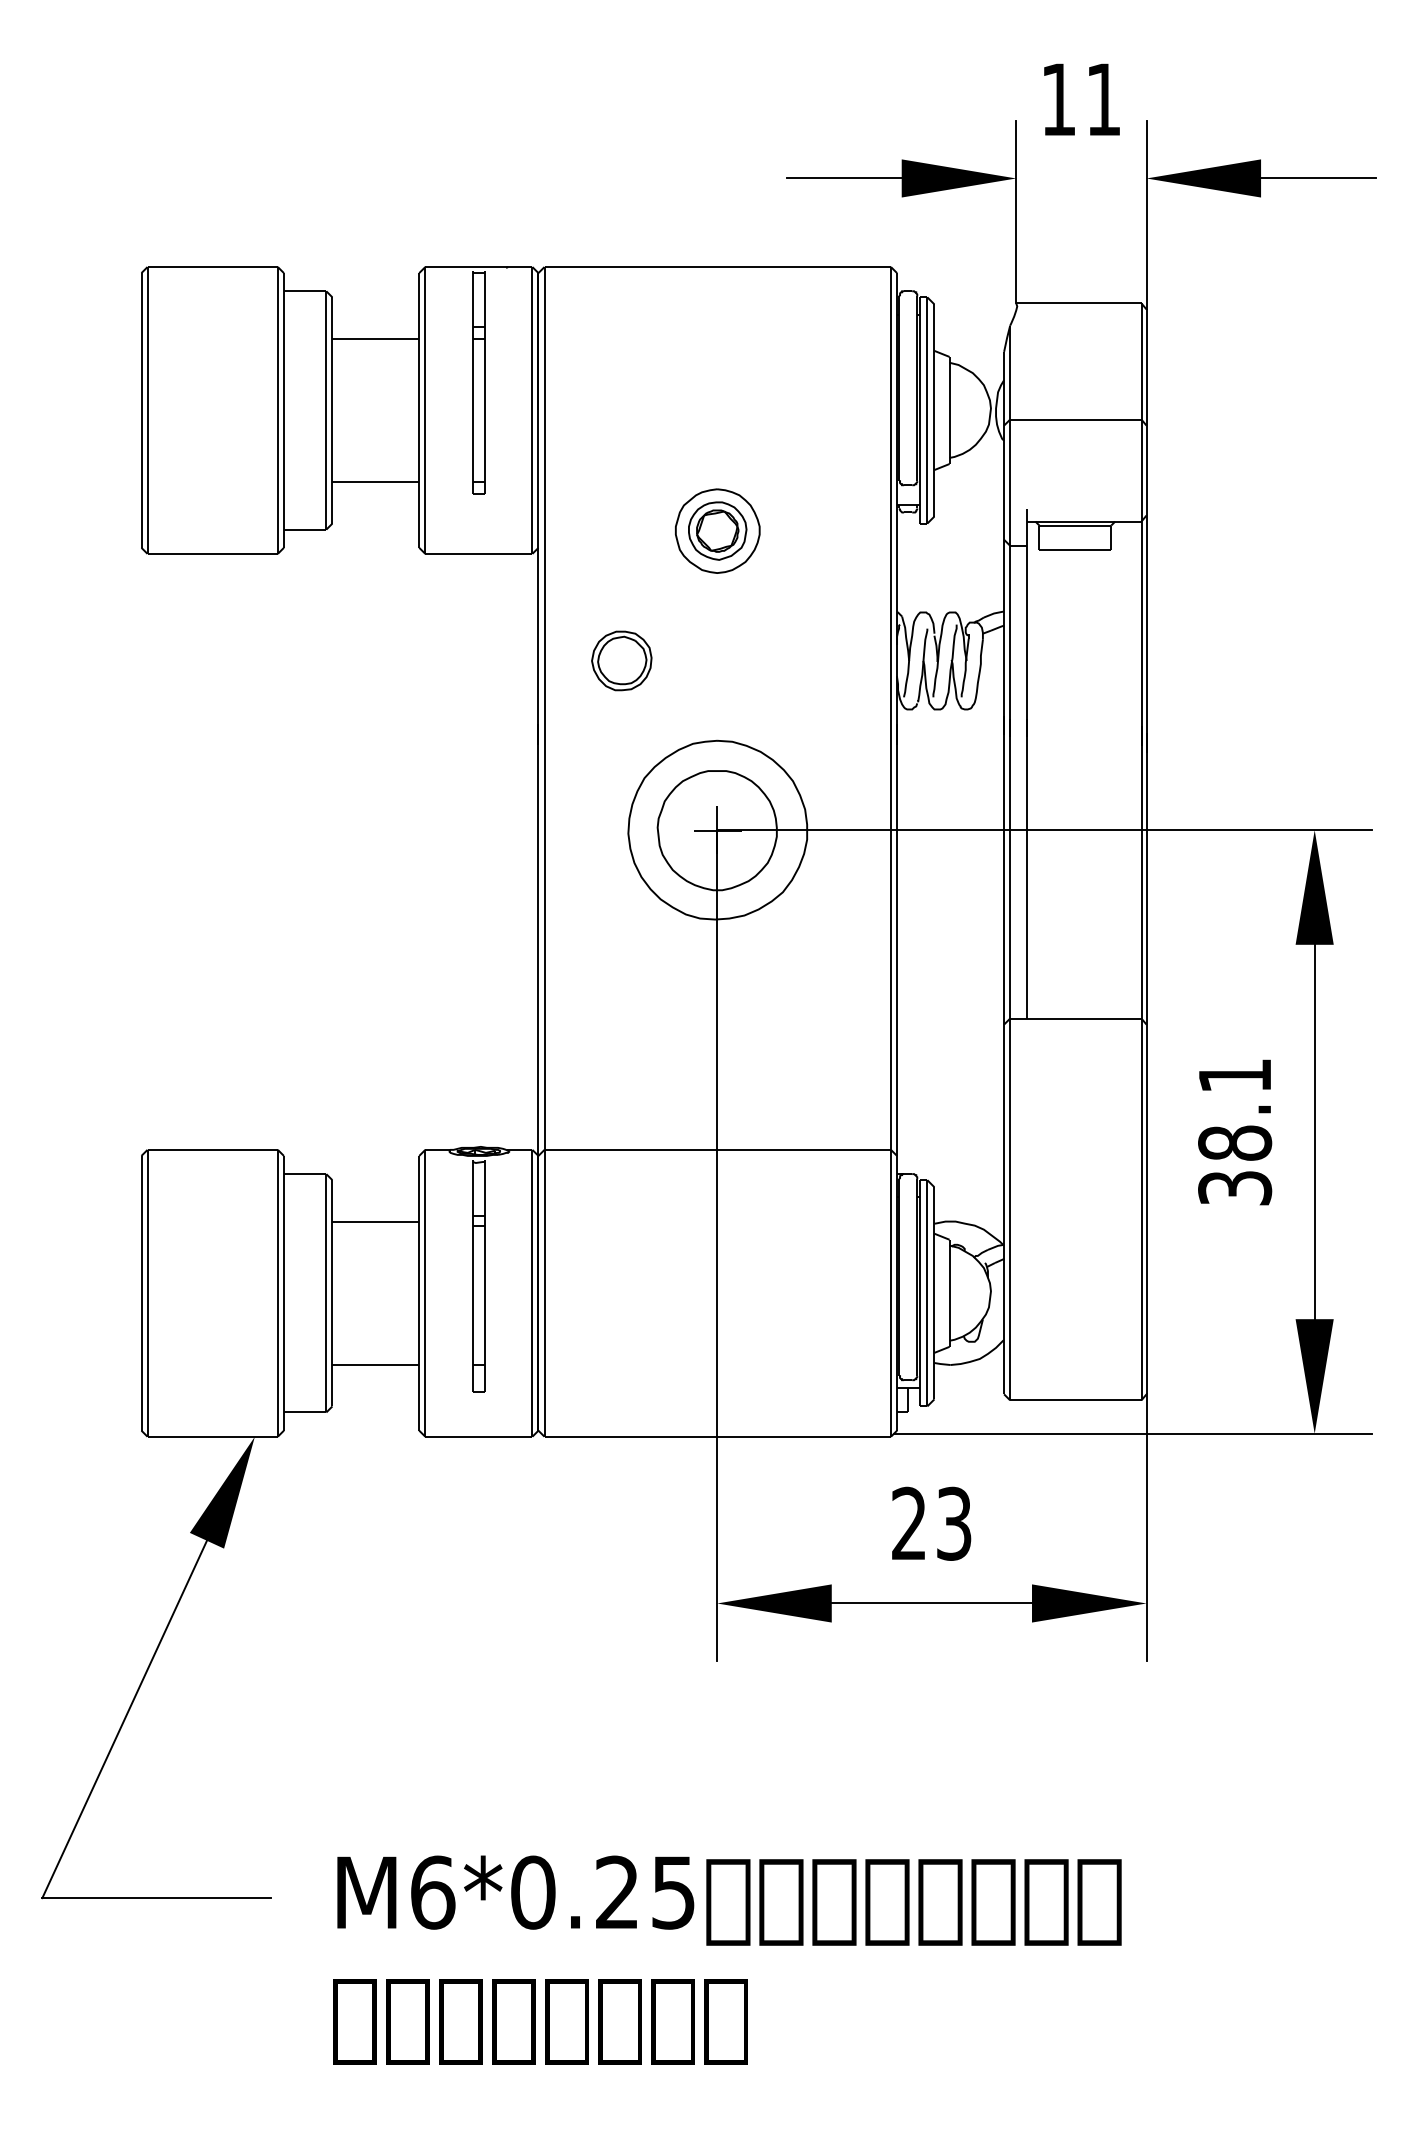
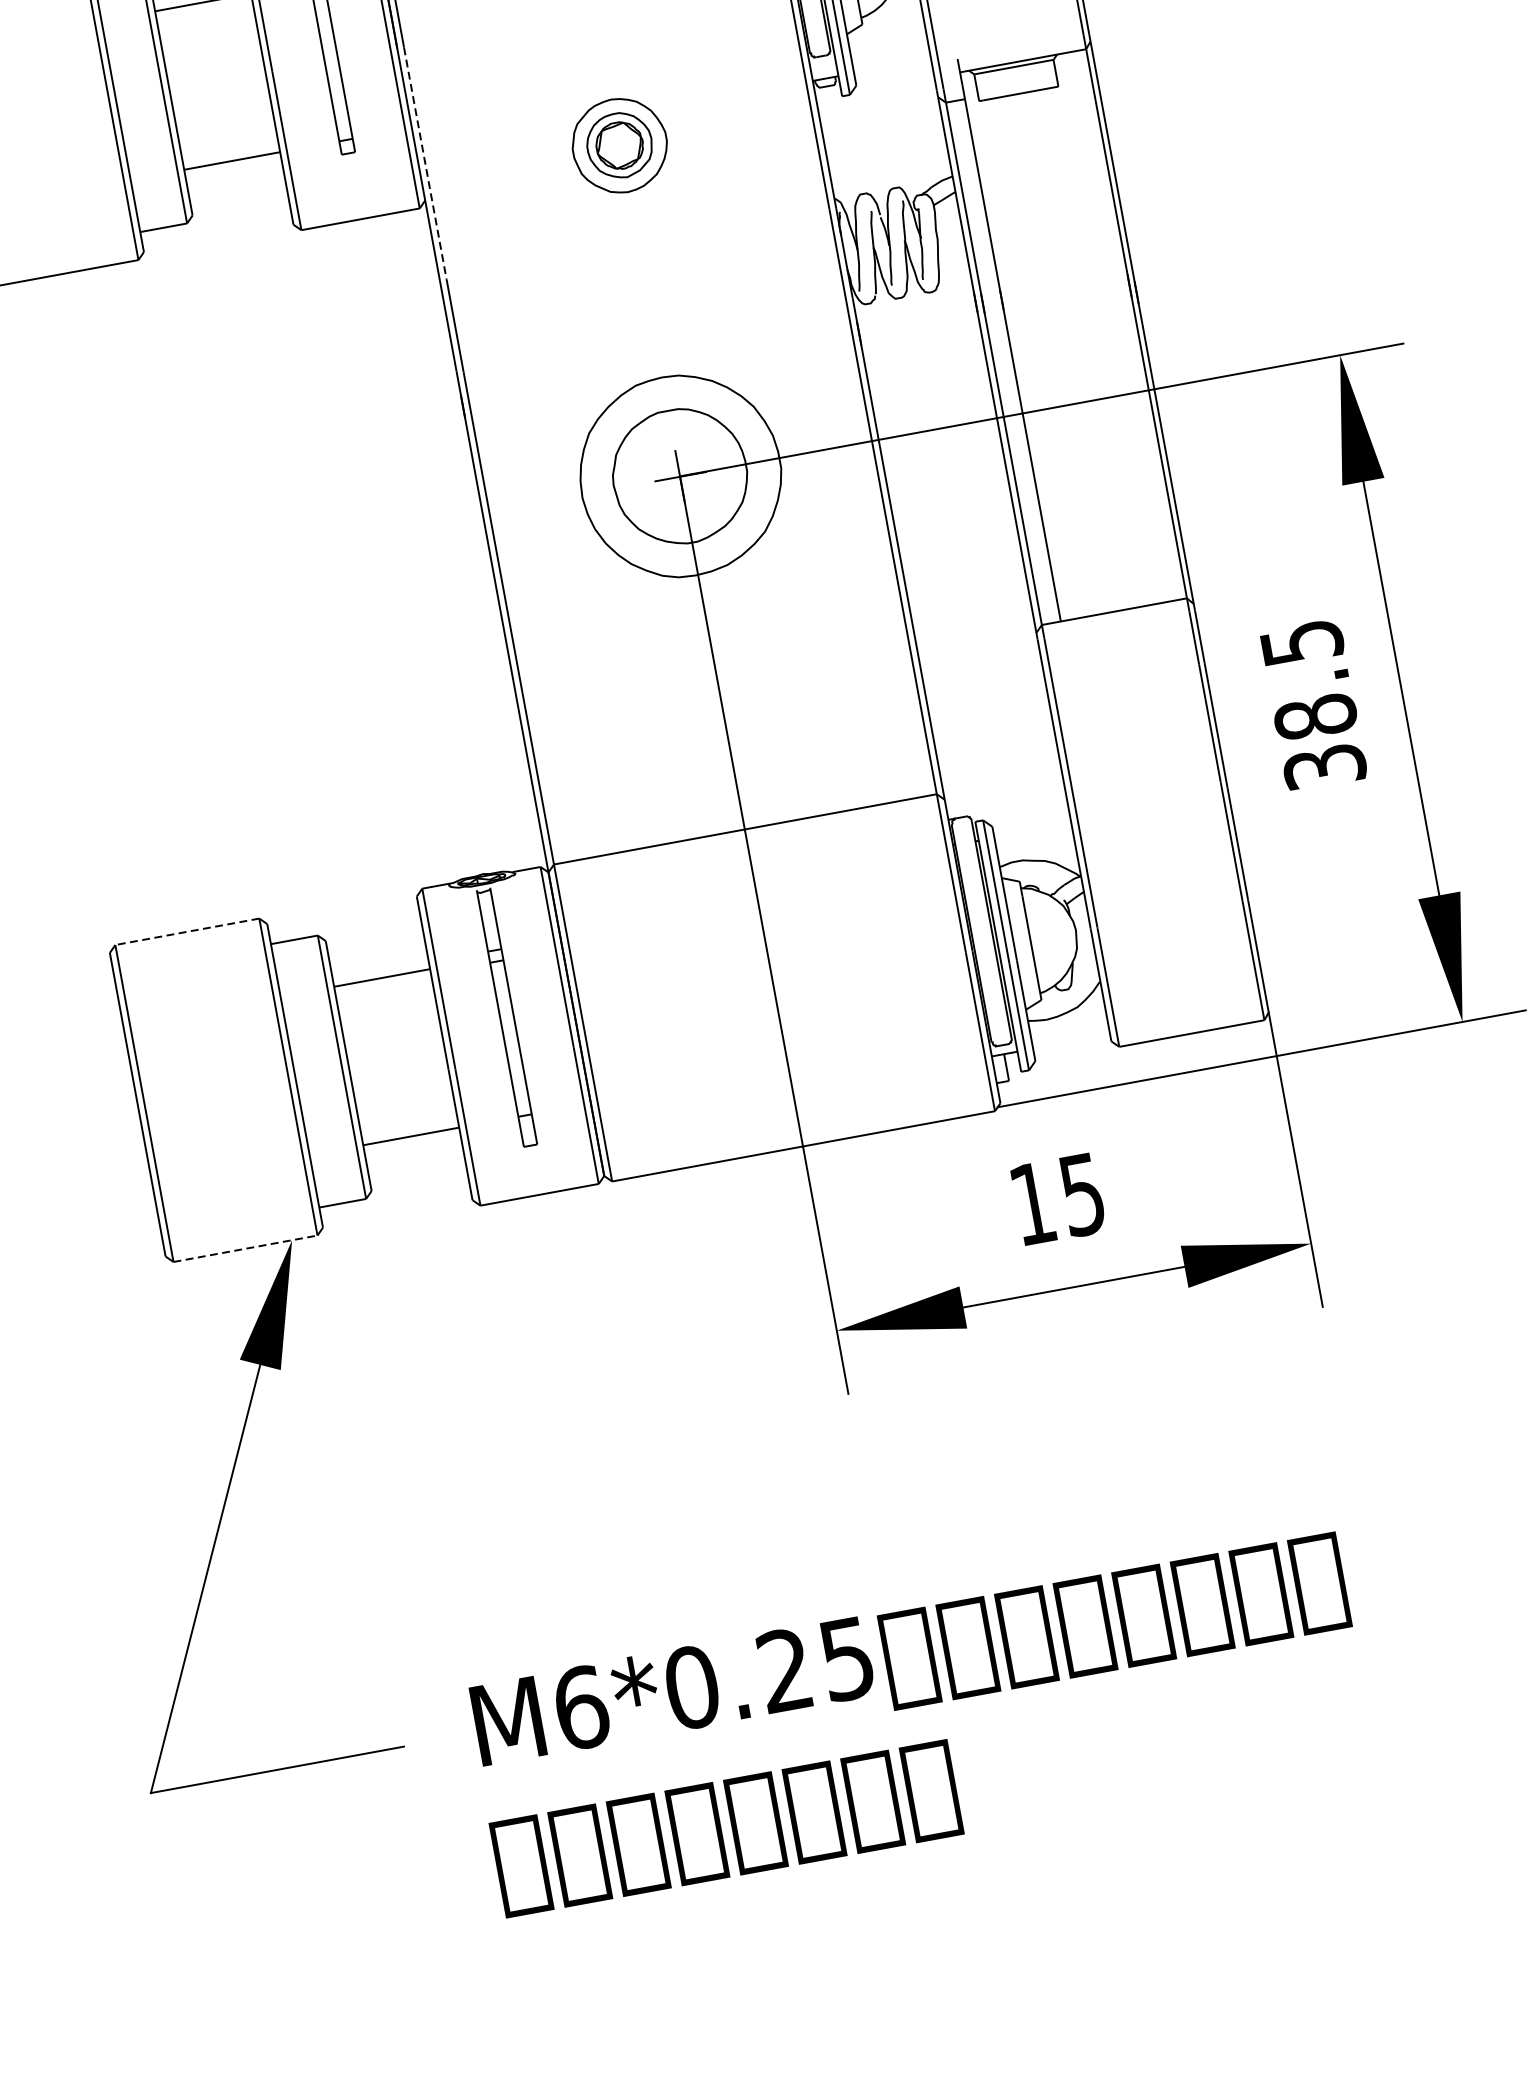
line: (544, 516) -> (425, 164), solid -> dashed
part: (621, 660) -> (539, 308), removed
text: (1235, 1075) -> (1302, 642), 38.1 -> 38.5
line: (212, 1149) -> (187, 931), solid -> dashed
line: (213, 1436) -> (246, 1248), solid -> dashed
text: (931, 1523) -> (1057, 1198), 23 -> 15

